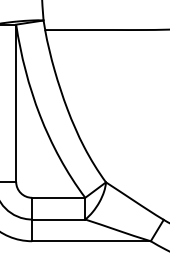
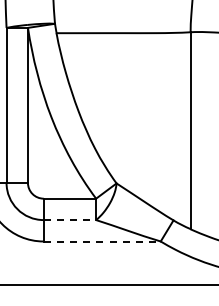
line: (59, 219) -> (70, 220), solid -> dashed
line: (91, 241) -> (102, 241), solid -> dashed

